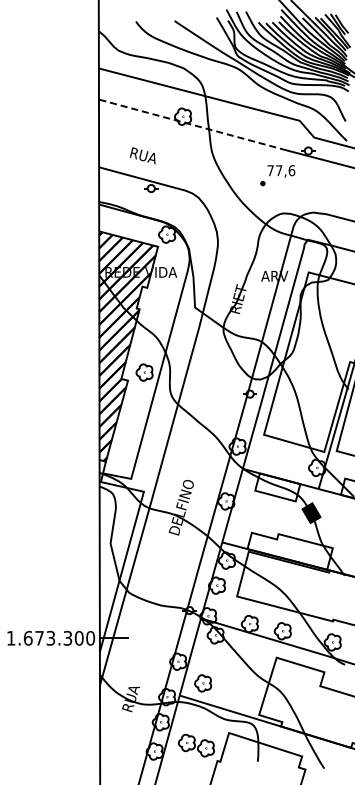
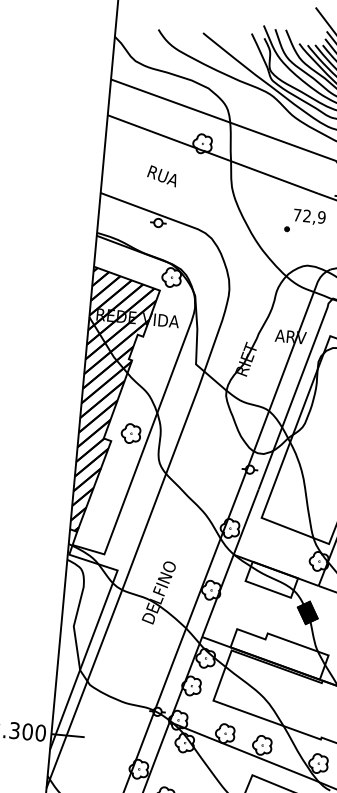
line: (192, 124) -> (212, 153), dashed -> solid
text: (142, 155) -> (161, 175), moved
text: (285, 170) -> (314, 216), 77,6 -> 72,9

